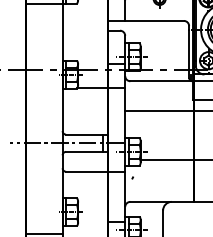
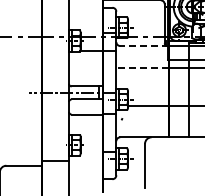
line: (161, 81) -> (143, 46), solid -> dashed
line: (158, 110) -> (141, 68), solid -> dashed

